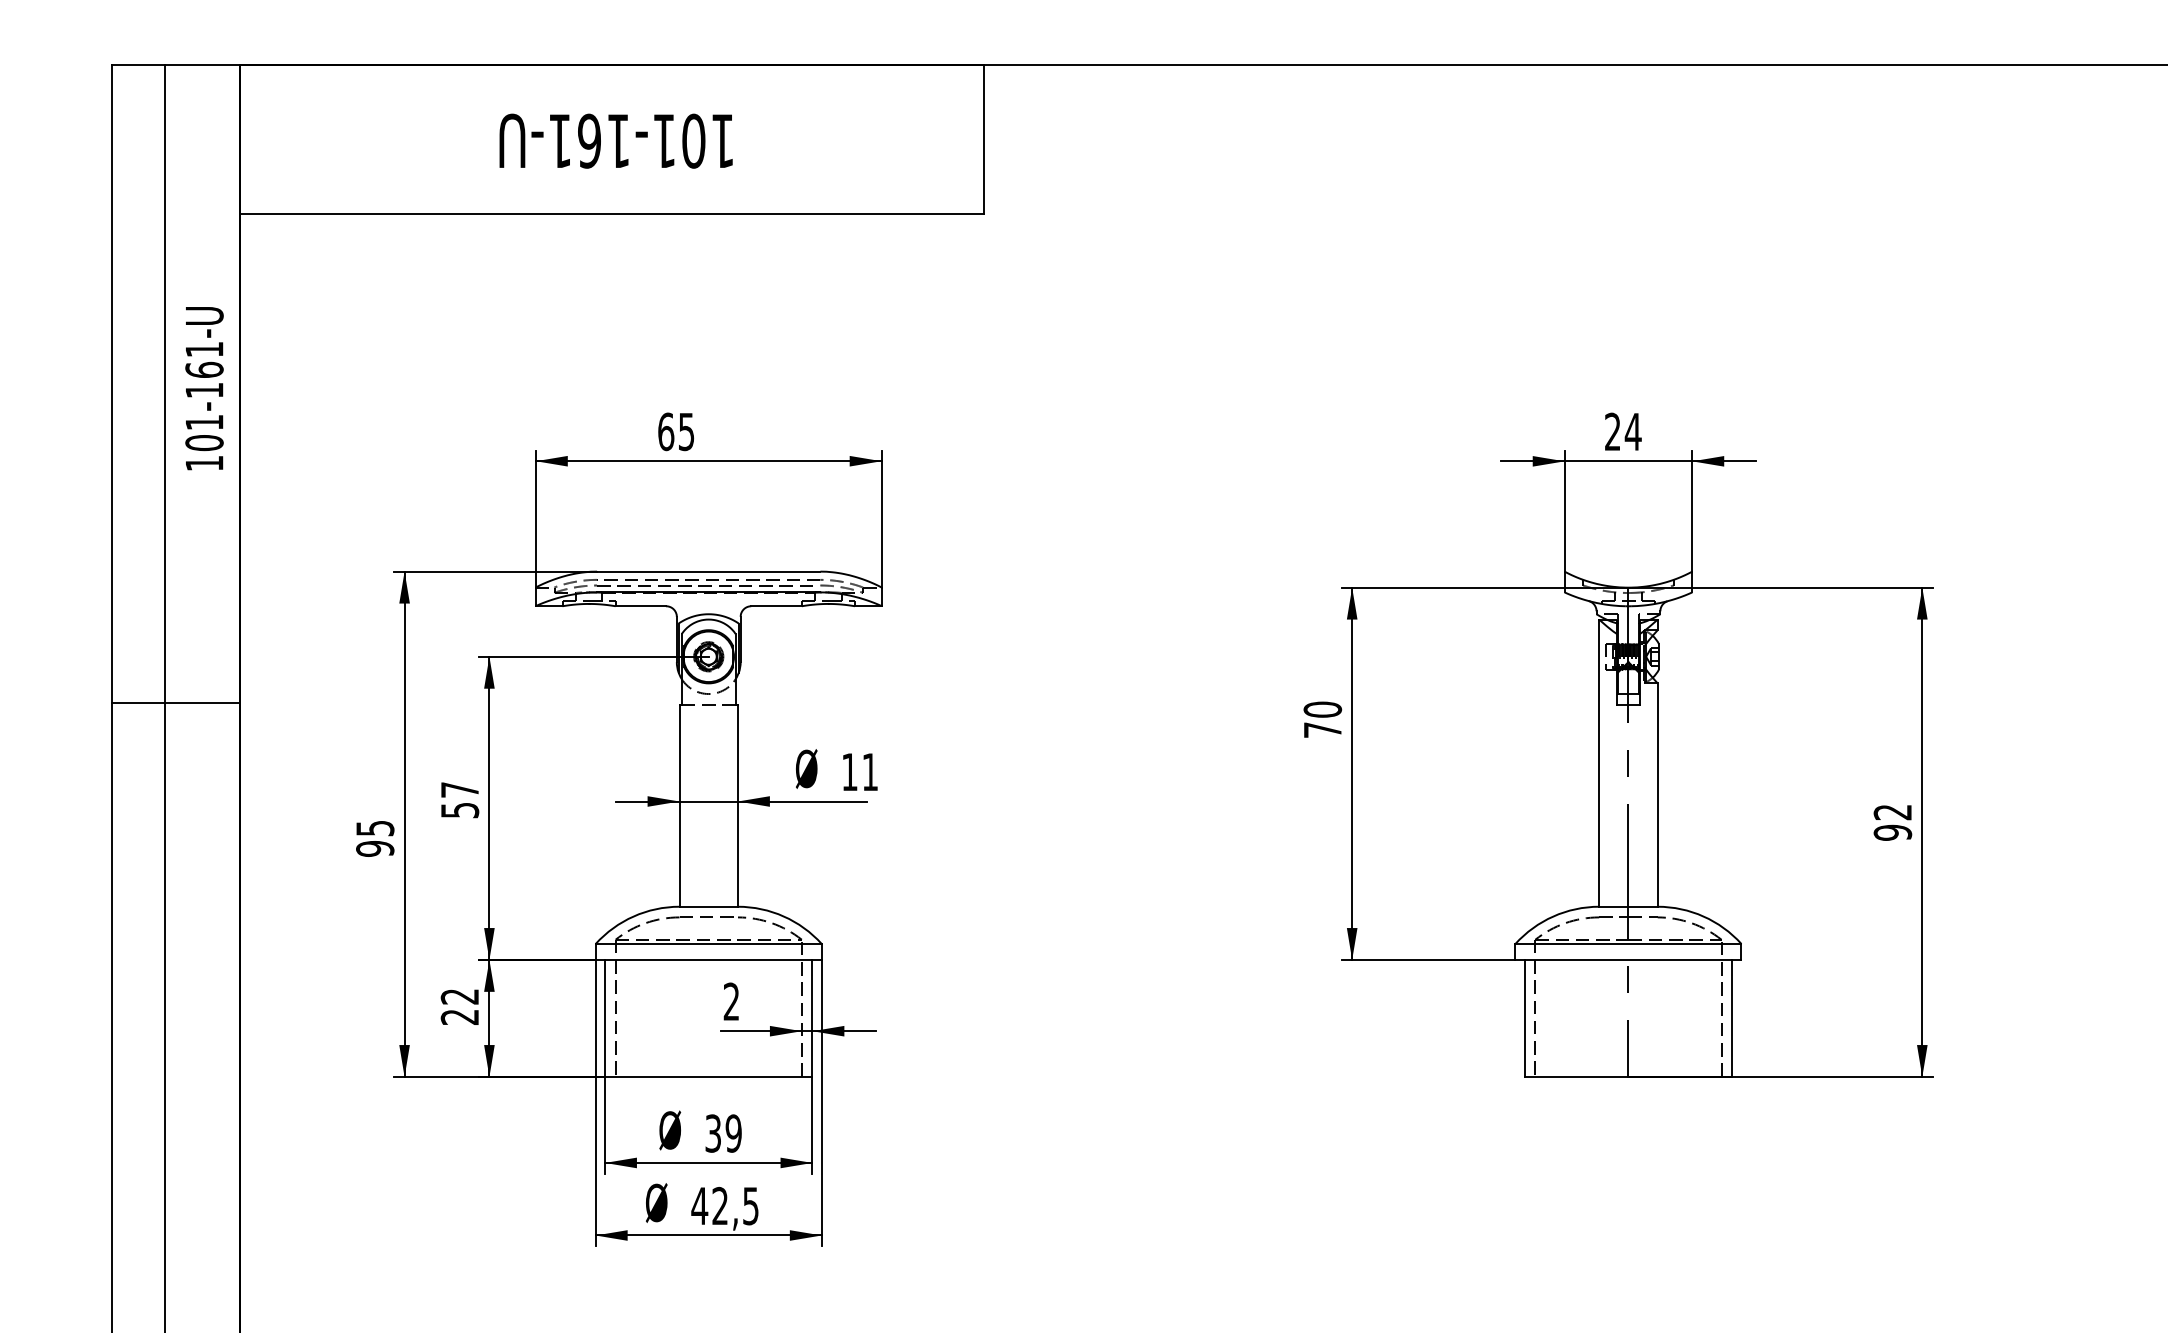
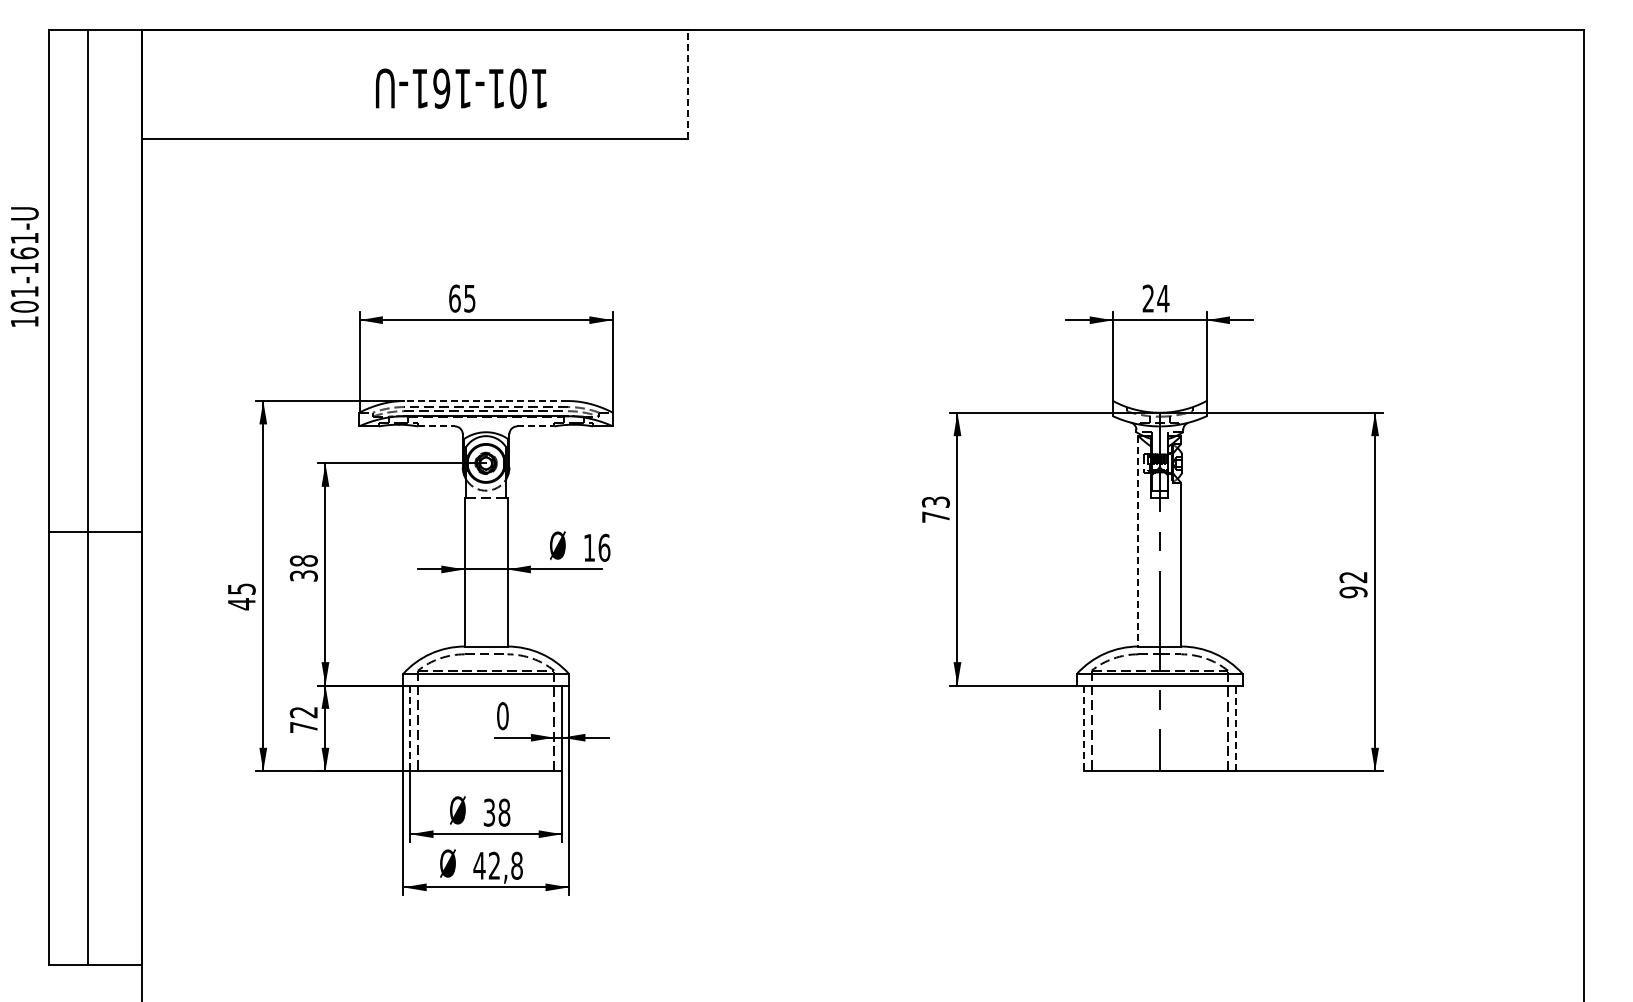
line: (983, 139) -> (687, 84), solid -> dashed
text: (616, 140) -> (461, 88), moved
text: (204, 387) -> (24, 266), moved
line: (709, 572) -> (486, 401), solid -> dashed
line: (641, 606) -> (436, 426), solid -> dashed
line: (776, 606) -> (535, 426), solid -> dashed
line: (175, 703) -> (95, 532), moved
text: (1322, 710) -> (935, 502), 70 -> 73
line: (1599, 763) -> (1138, 541), solid -> dashed
text: (870, 771) -> (604, 547), 11 -> 16
text: (459, 800) -> (303, 568), 57 -> 38
text: (374, 849) -> (241, 604), 95 -> 45
text: (731, 1002) -> (502, 716), 2 -> 0
text: (459, 1017) -> (303, 727), 22 -> 72
line: (605, 1018) -> (410, 728), solid -> dashed
line: (1524, 1018) -> (1083, 728), solid -> dashed
line: (1731, 1018) -> (1235, 728), solid -> dashed
text: (733, 1133) -> (504, 812), 39 -> 38
text: (750, 1205) -> (516, 865), 42,5 -> 42,8

